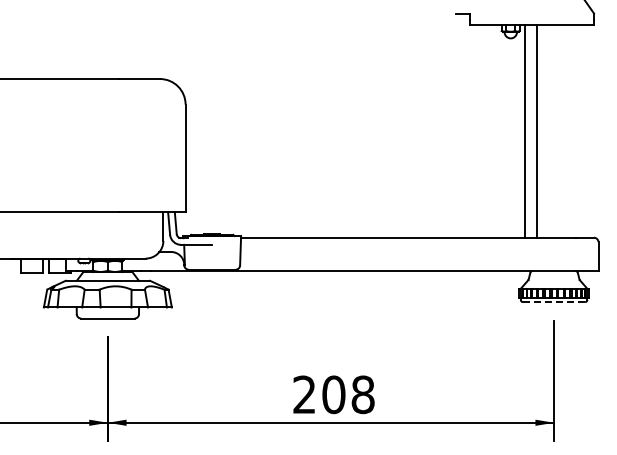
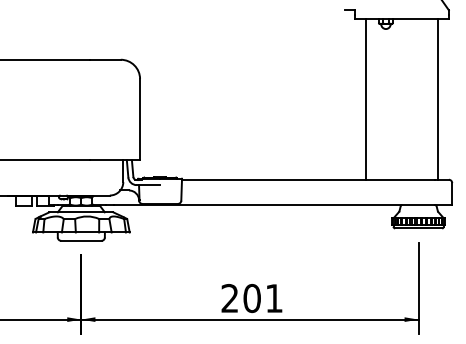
line: (524, 130) -> (366, 98), moved
line: (537, 130) -> (437, 98), moved
line: (554, 302) -> (418, 228), dashed -> solid
text: (362, 394) -> (273, 298), 208 -> 201

